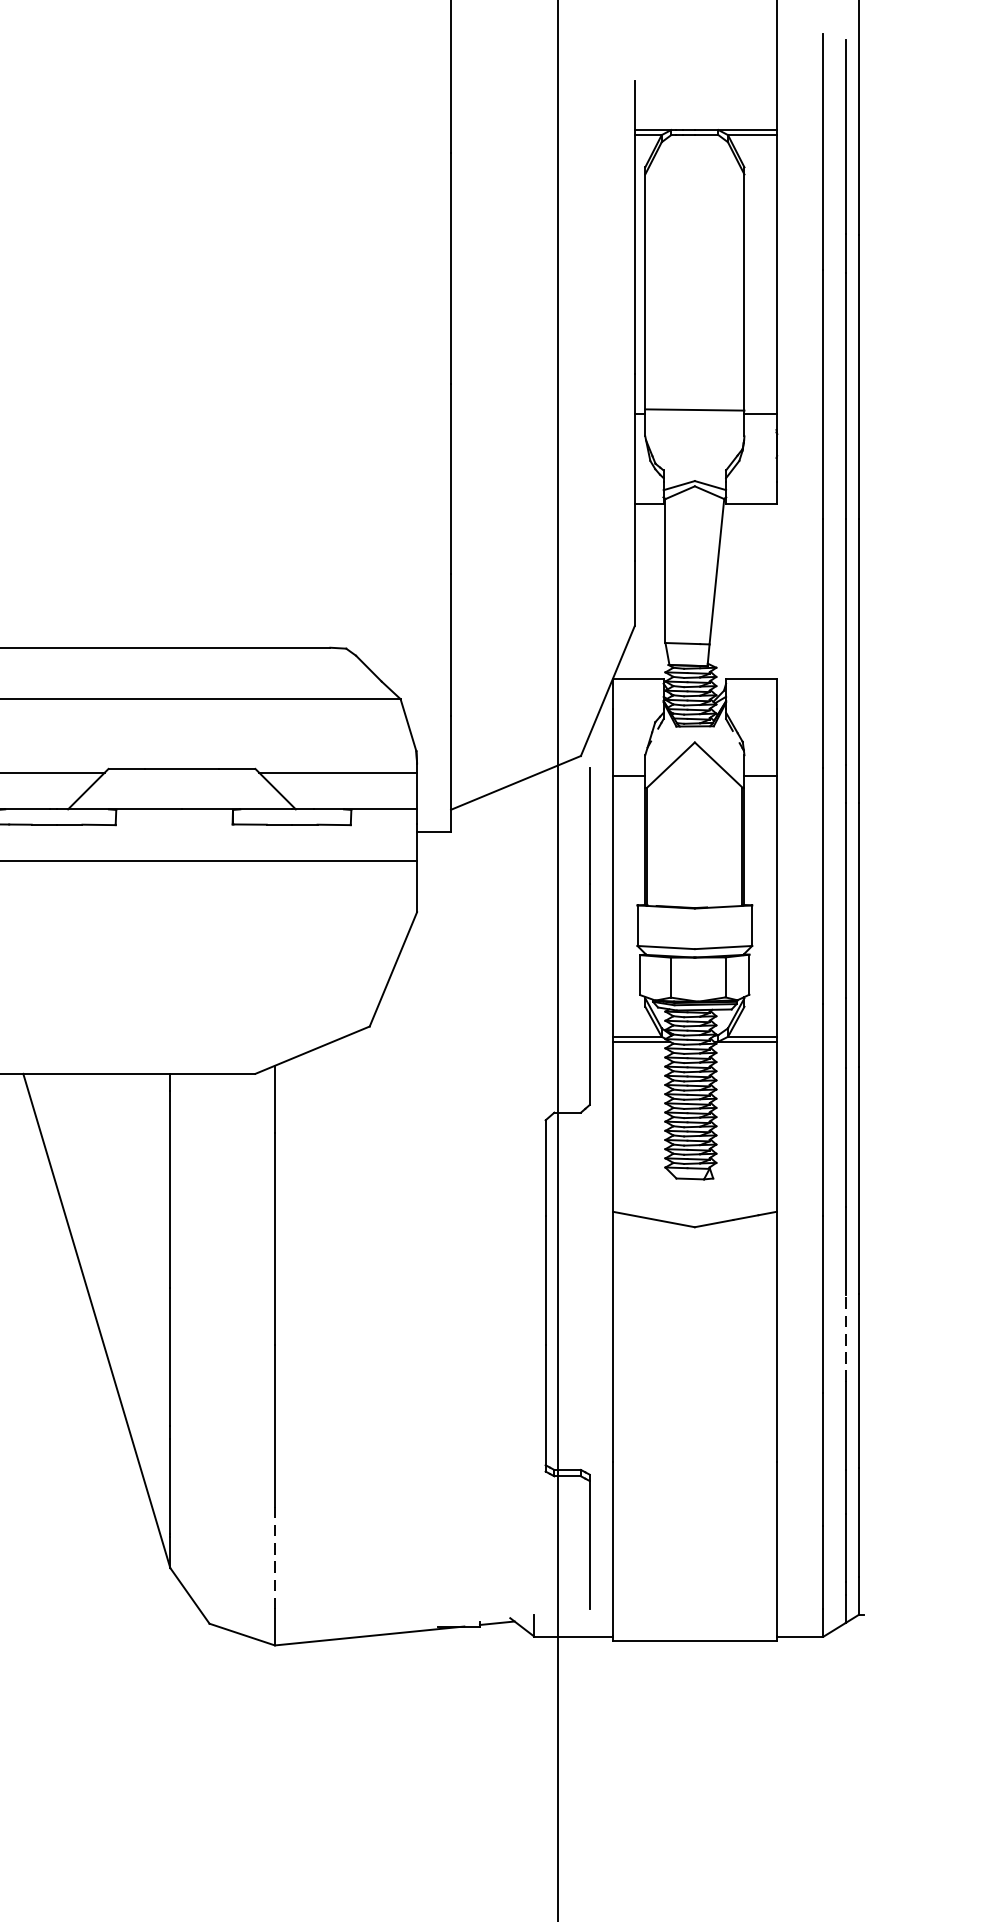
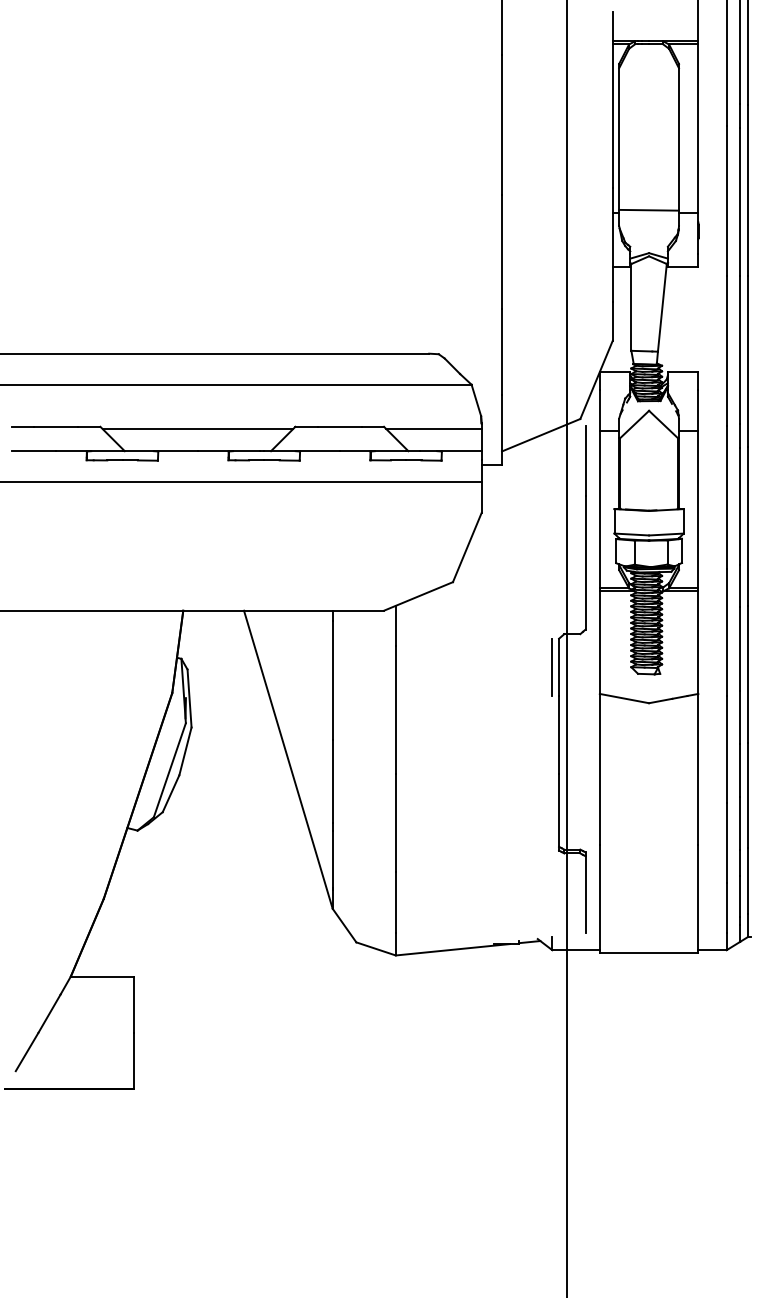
line: (534, 1168) -> (552, 667), added
line: (846, 1337) -> (740, 769), dashed -> solid
line: (274, 1557) -> (395, 902), dashed -> solid

